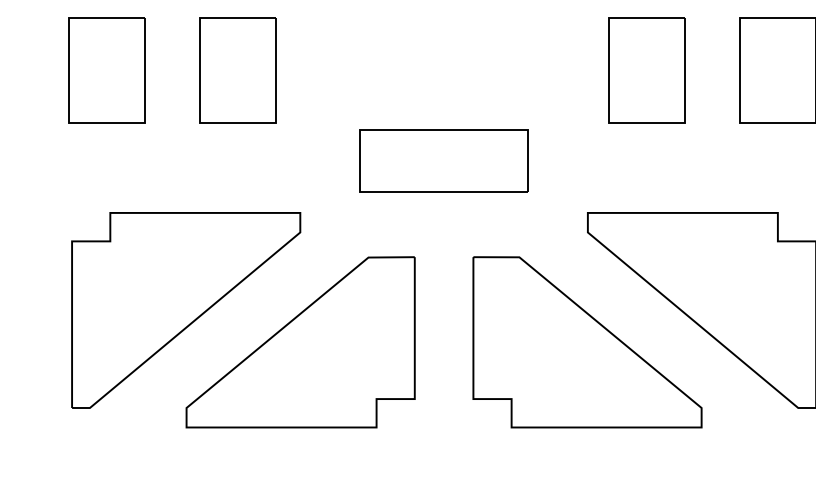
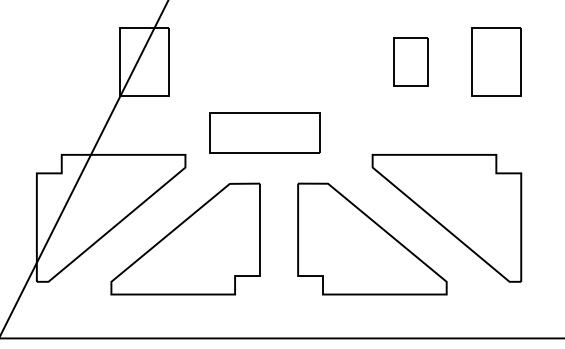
part: (106, 69) -> (59, 61), removed
part: (646, 69) -> (410, 61), size x0.7
part: (443, 160) -> (264, 132), moved

